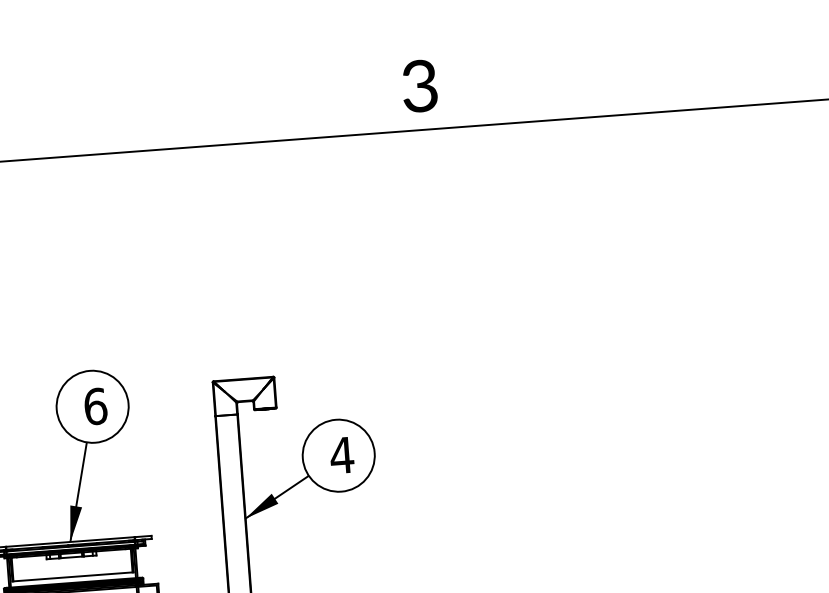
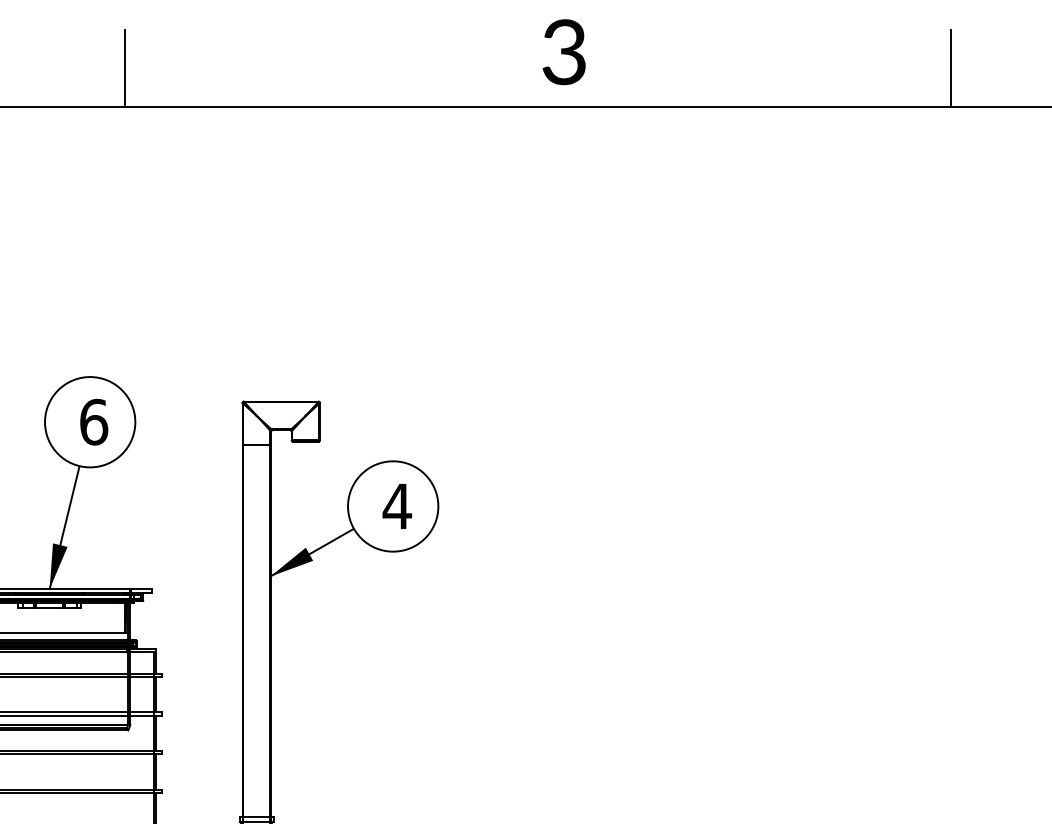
line: (755, 73) -> (950, 68), added
text: (419, 86) -> (563, 52), moved
line: (98, 123) -> (124, 68), added

